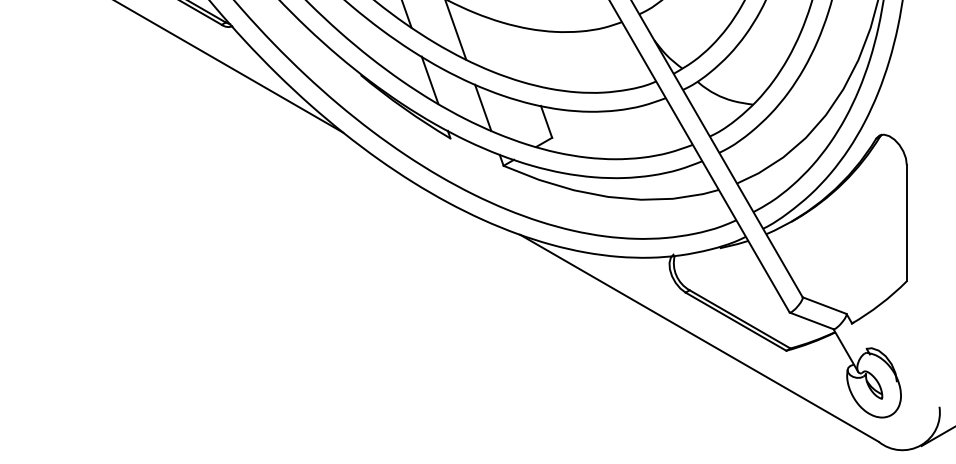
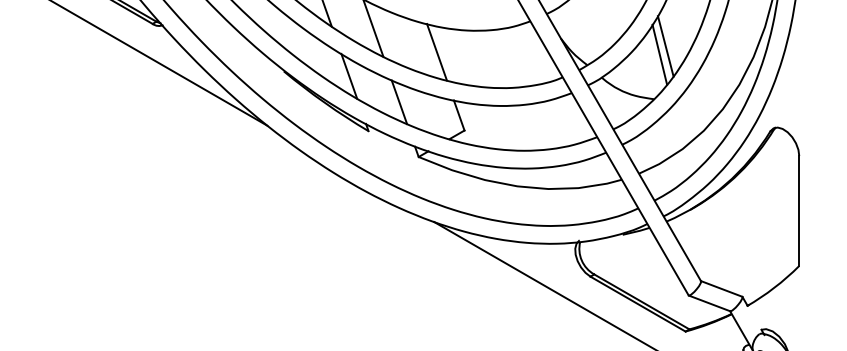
line: (765, 48) -> (665, 46), added
line: (522, 54) -> (436, 51), added
line: (758, 57) -> (659, 54), added

